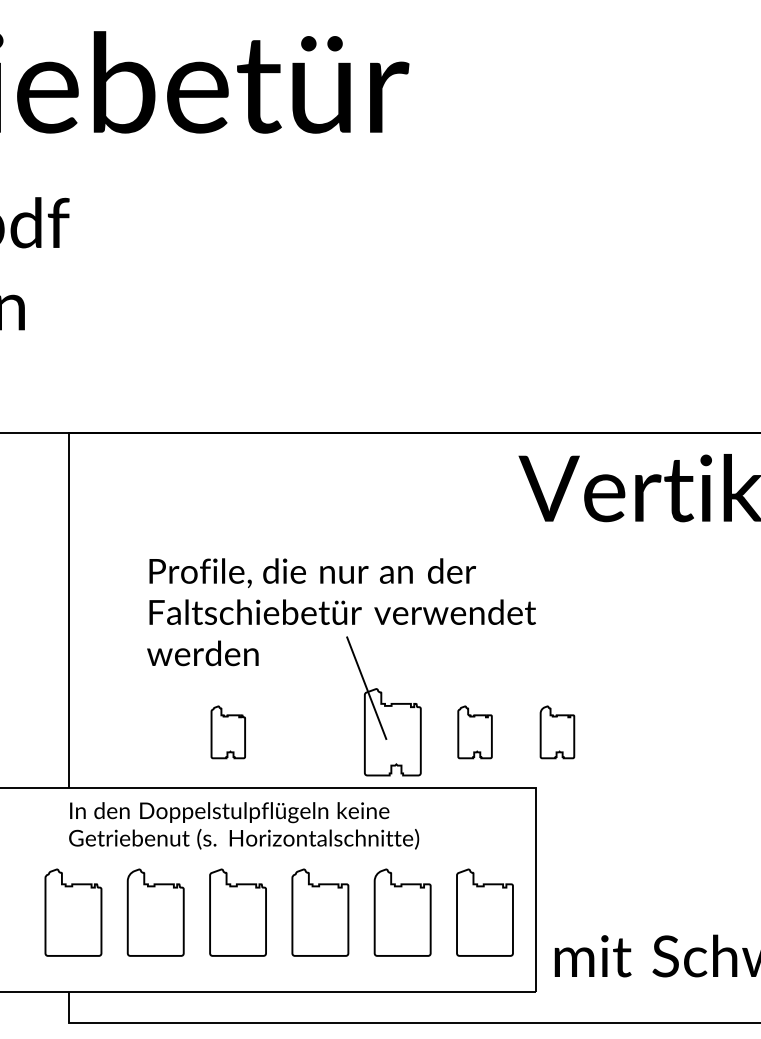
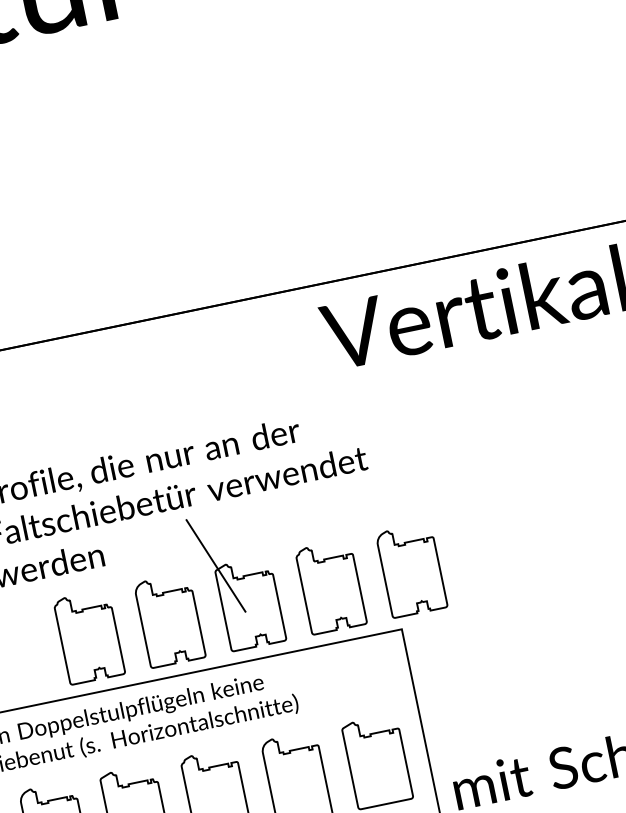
part: (228, 732) -> (89, 637), size x1.67
part: (310, 732) -> (169, 620), added
part: (474, 732) -> (330, 587), size x1.67
part: (557, 732) -> (411, 570), size x1.67

